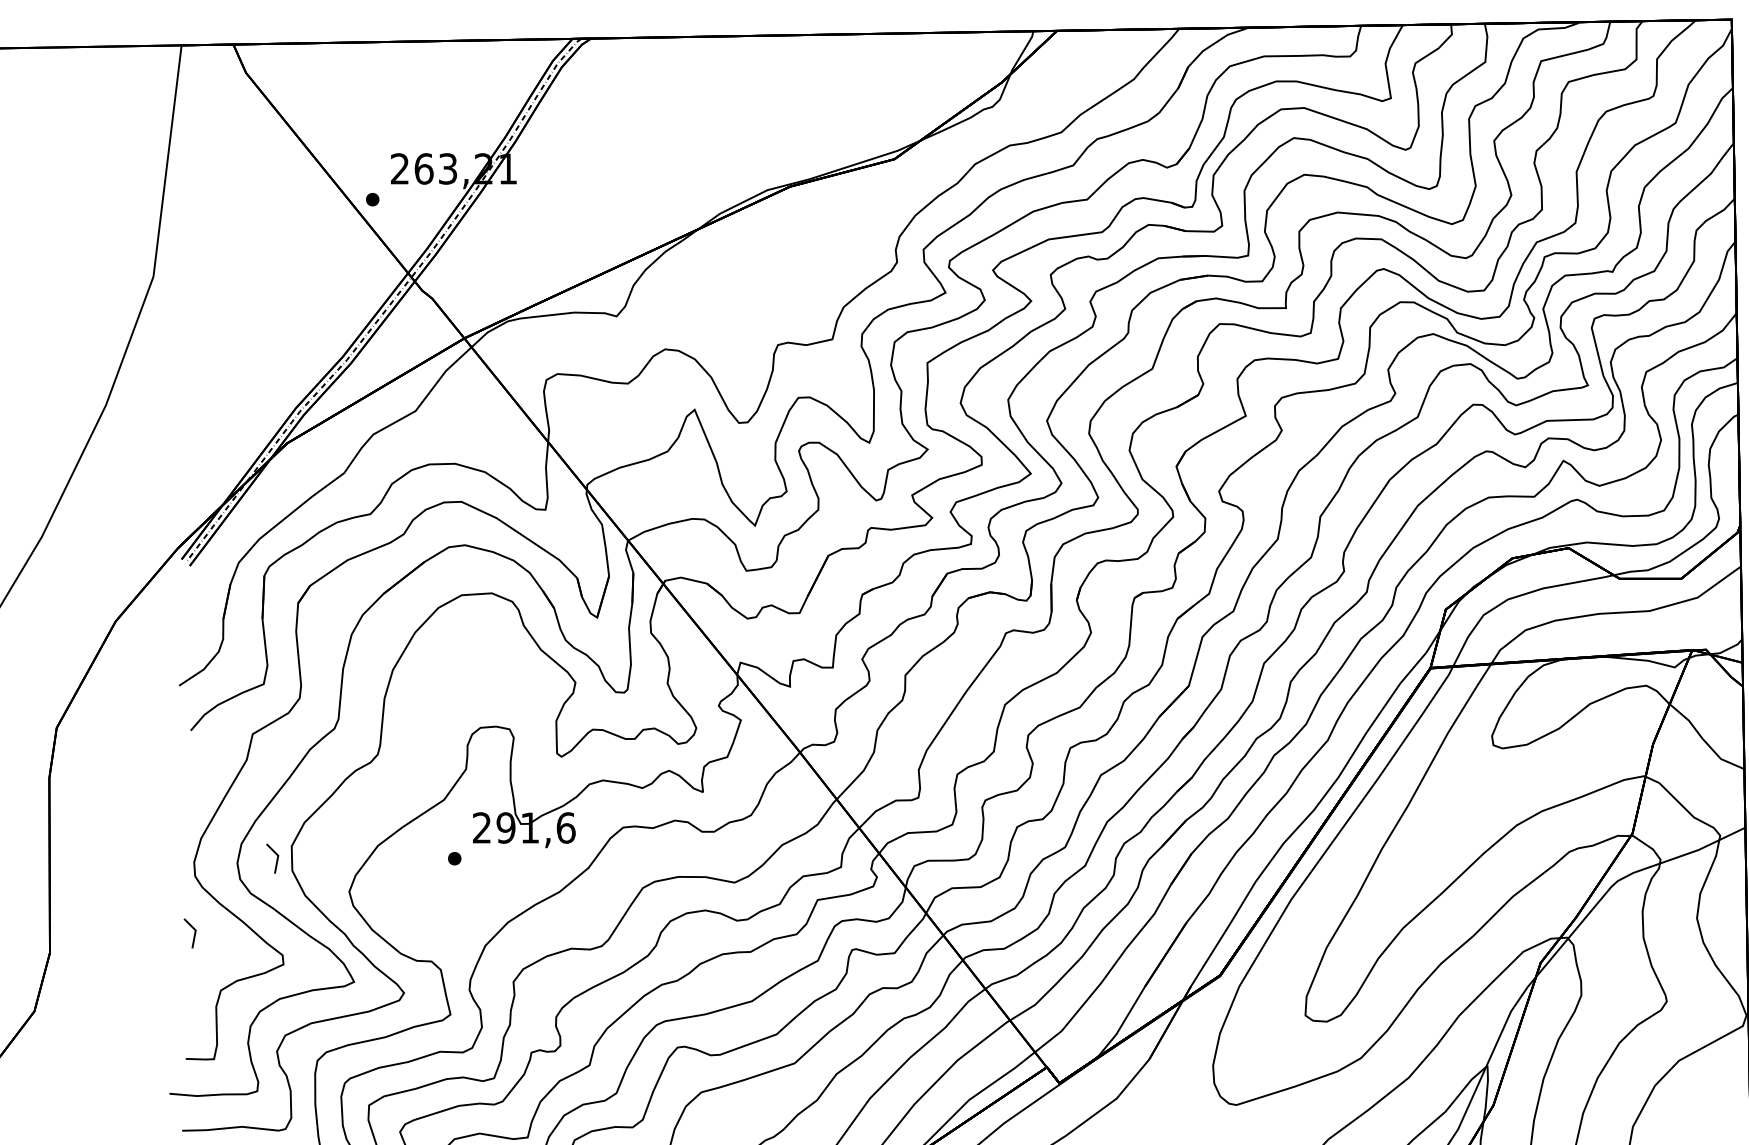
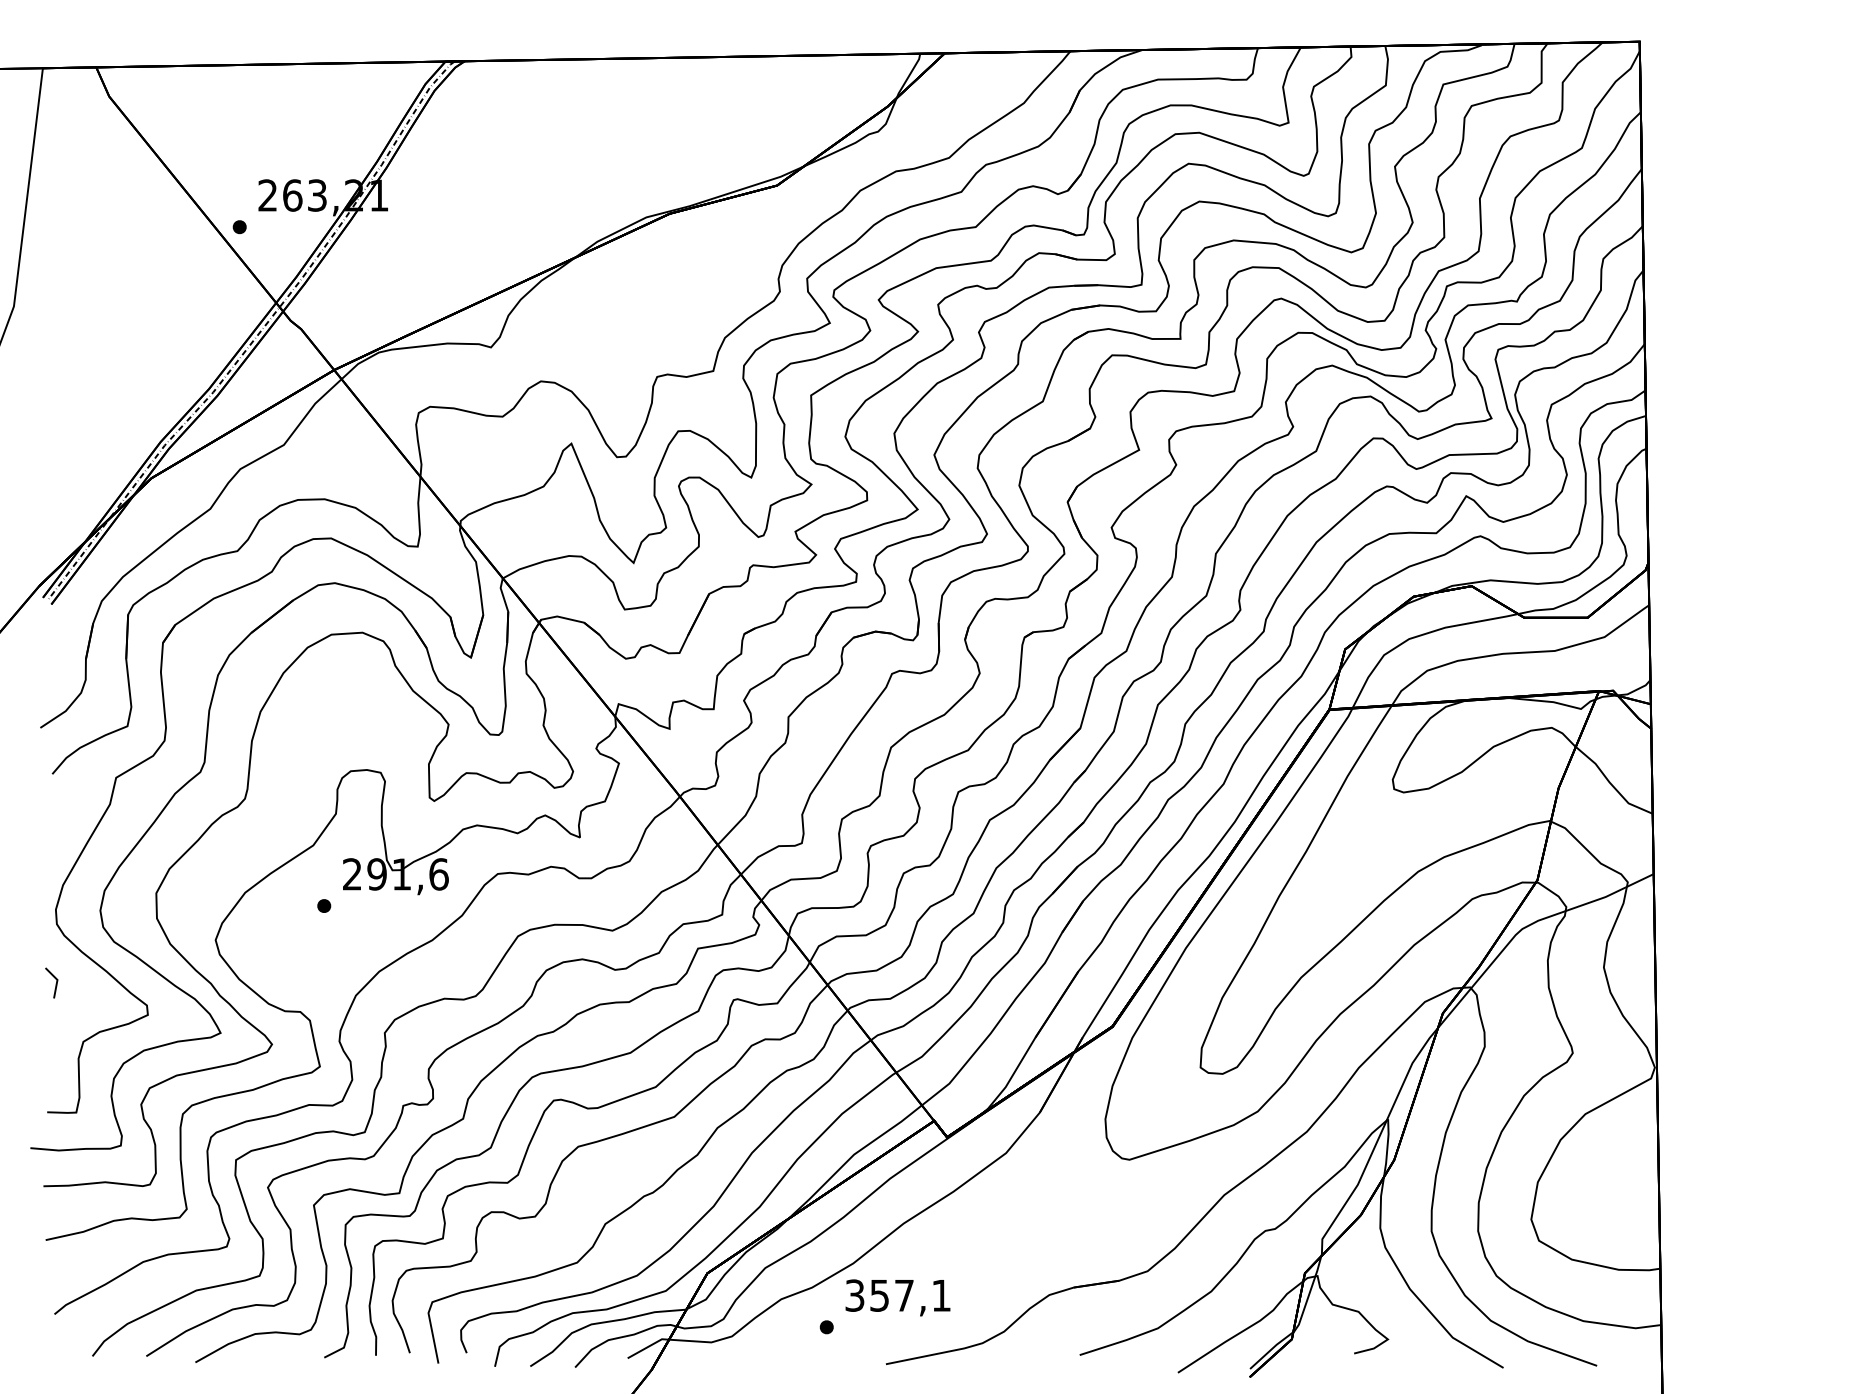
line: (276, 859) -> (140, 906), removed

